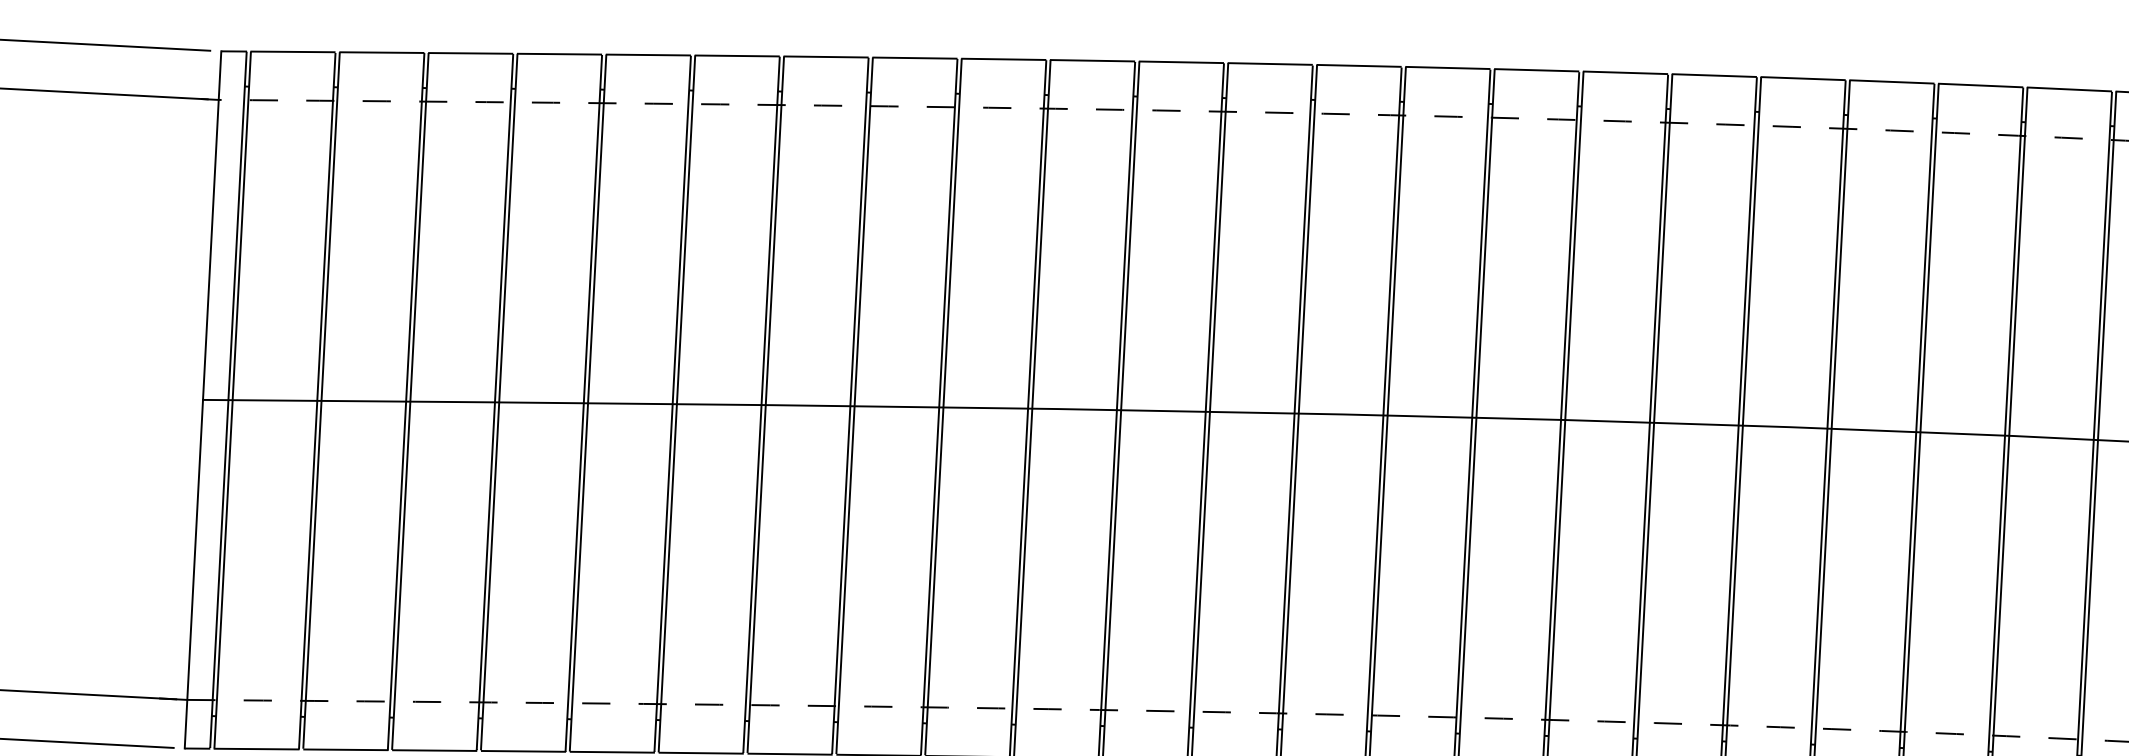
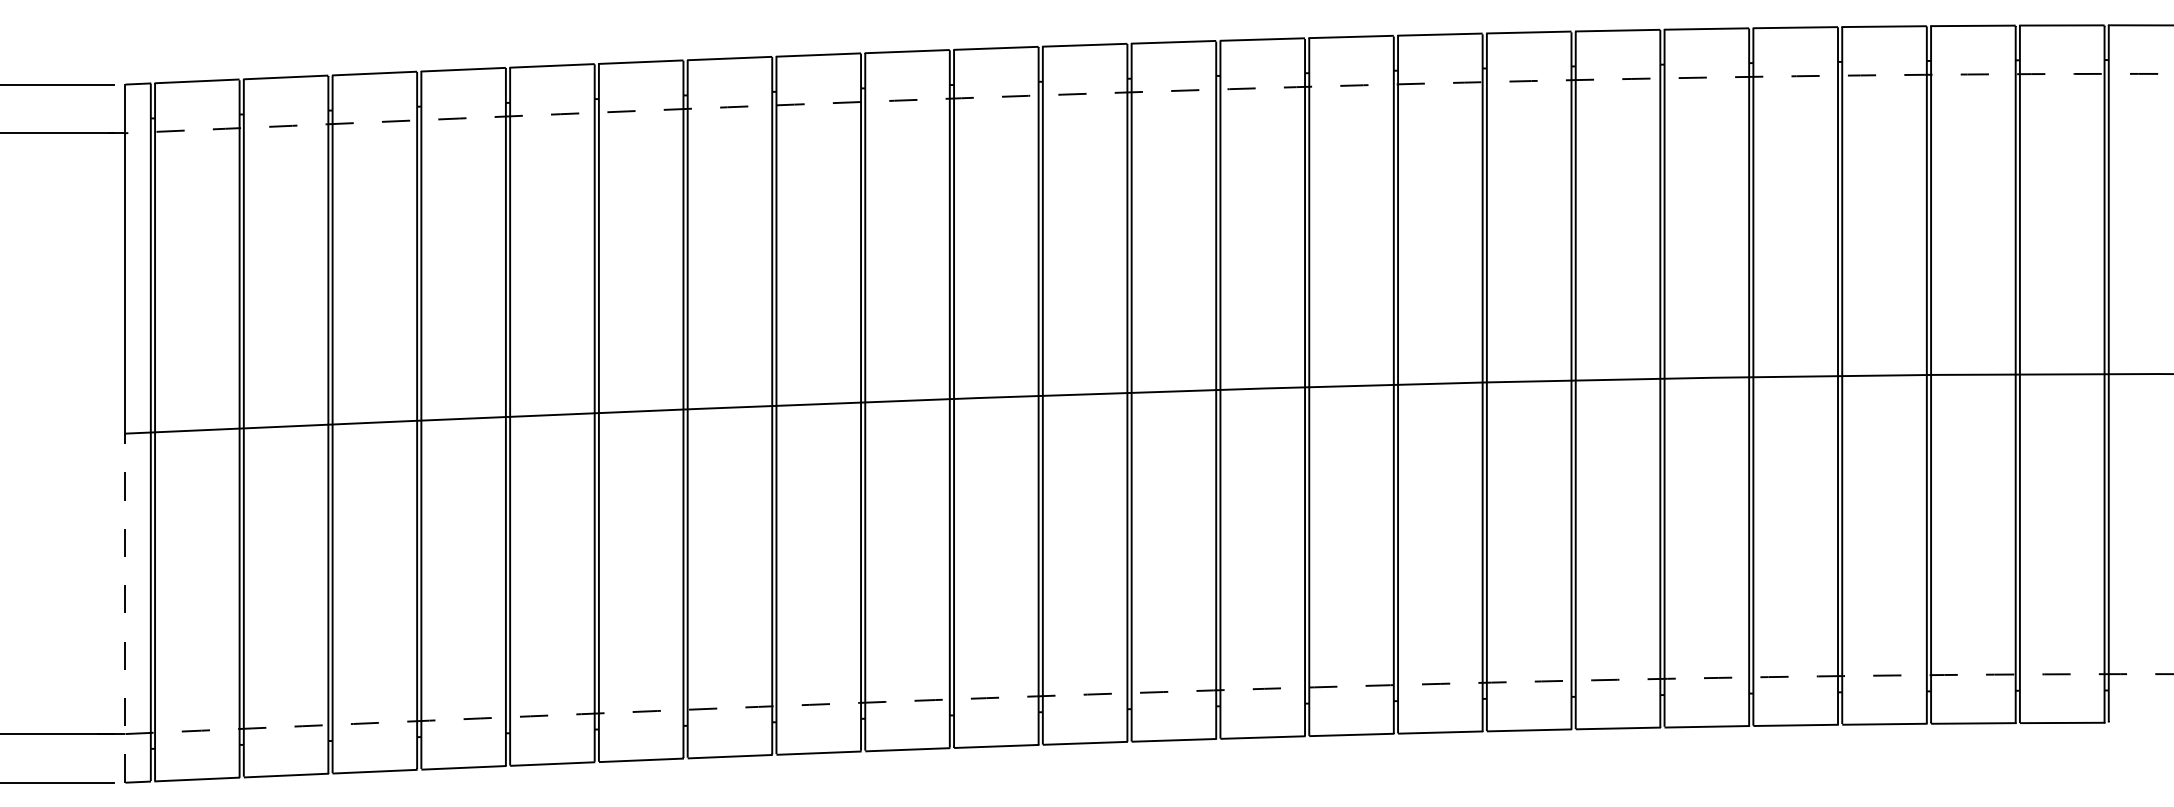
line: (193, 574) -> (125, 608), solid -> dashed

